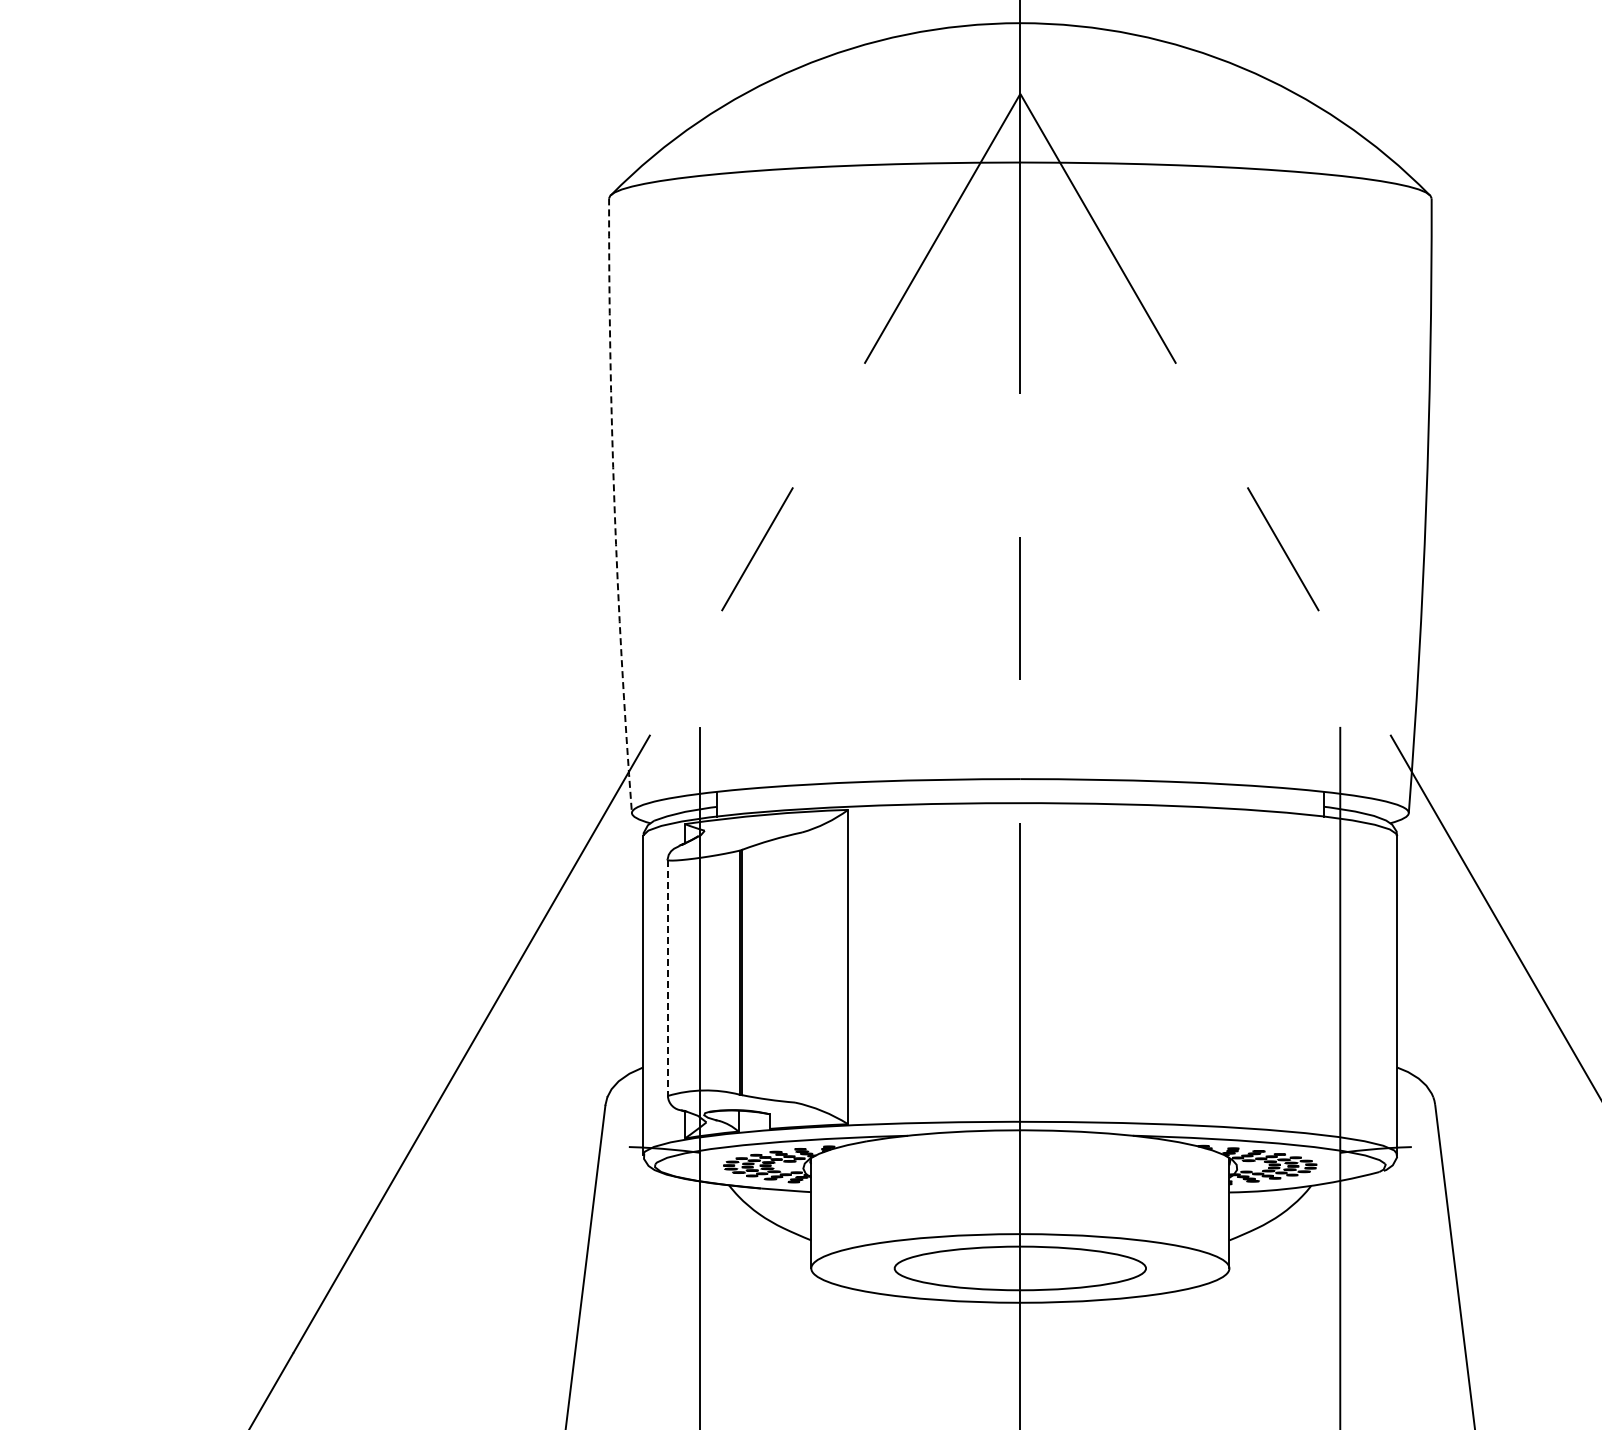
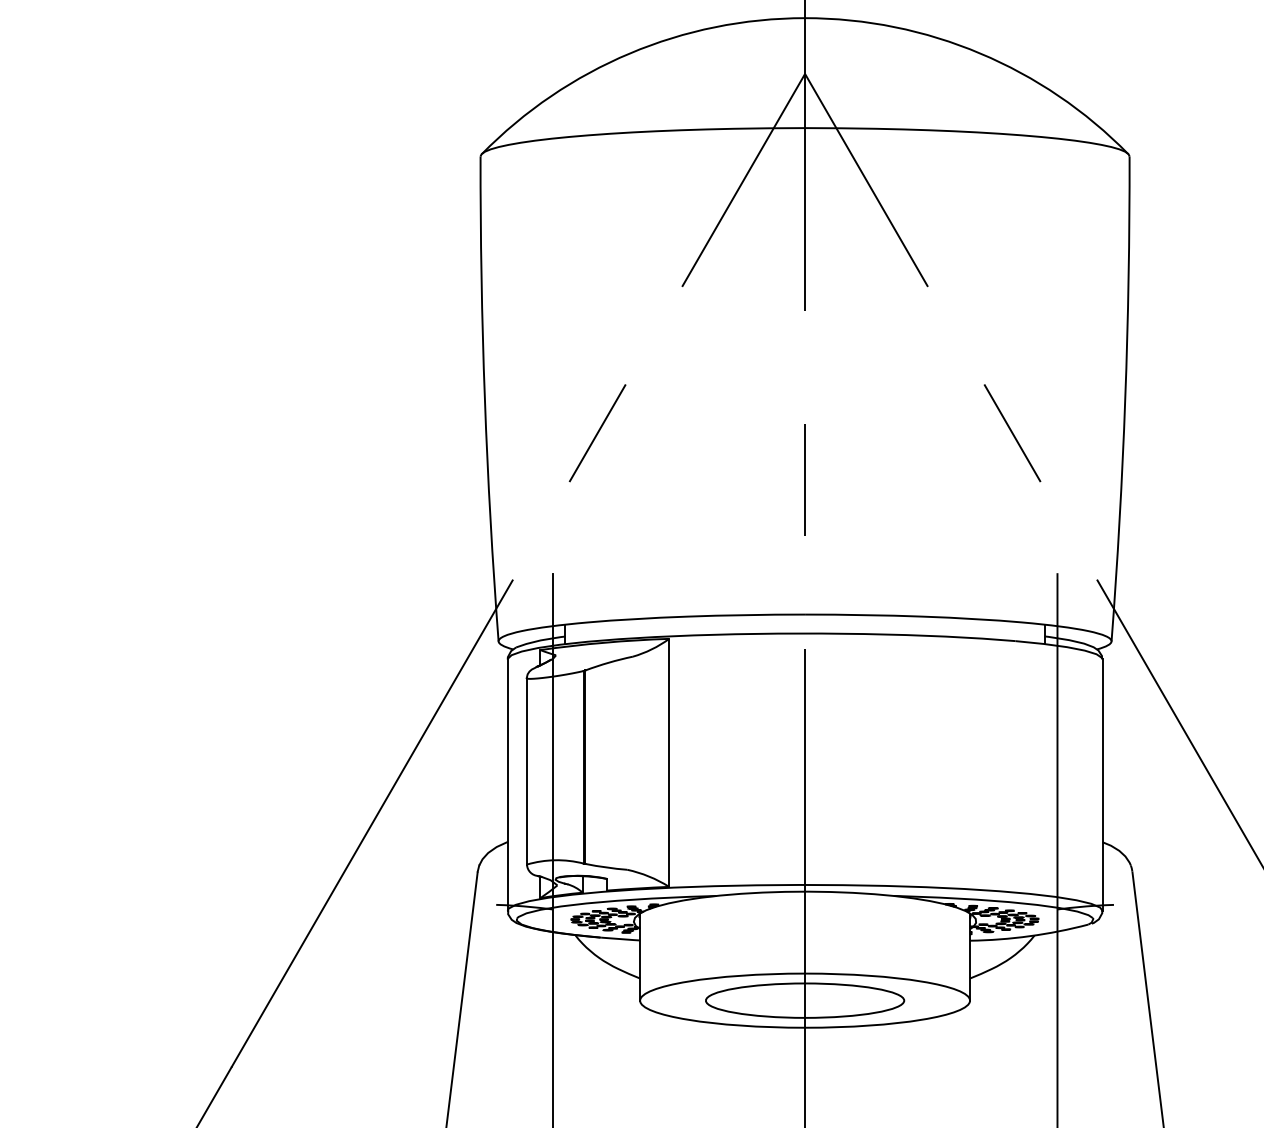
arc: (614, 506) -> (484, 399), dashed -> solid
line: (667, 978) -> (526, 771), dashed -> solid

